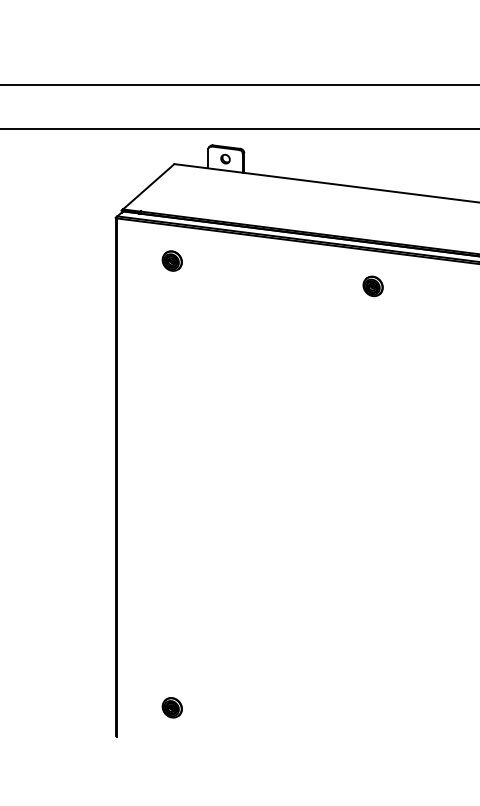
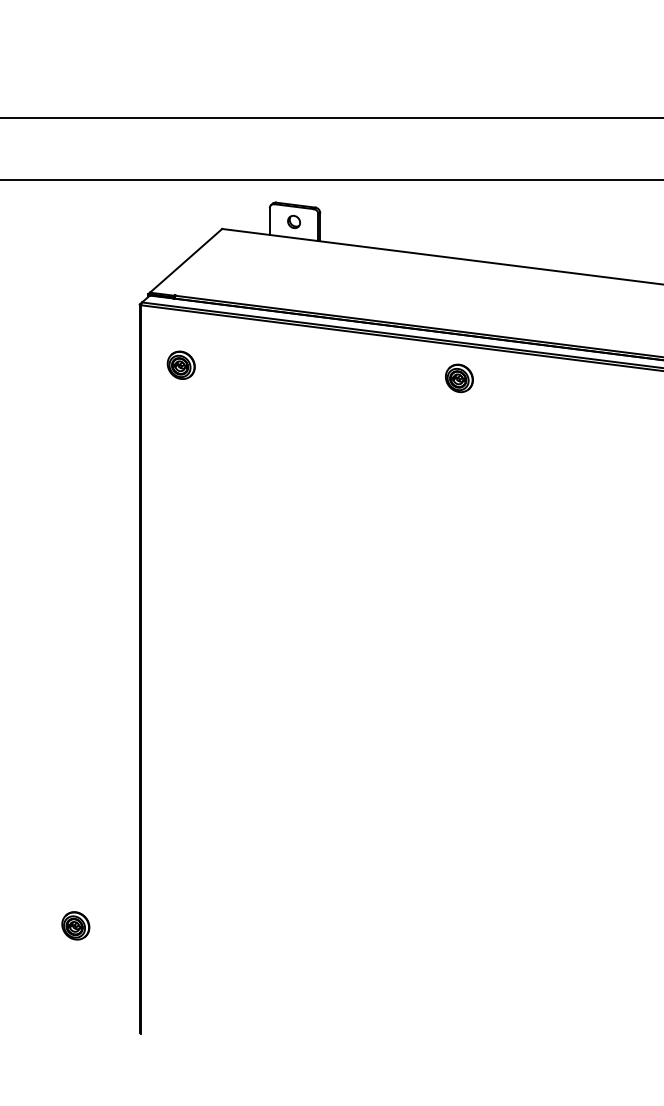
part: (171, 260) -> (180, 364), moved
part: (372, 286) -> (458, 378), moved
part: (171, 707) -> (74, 925), moved

